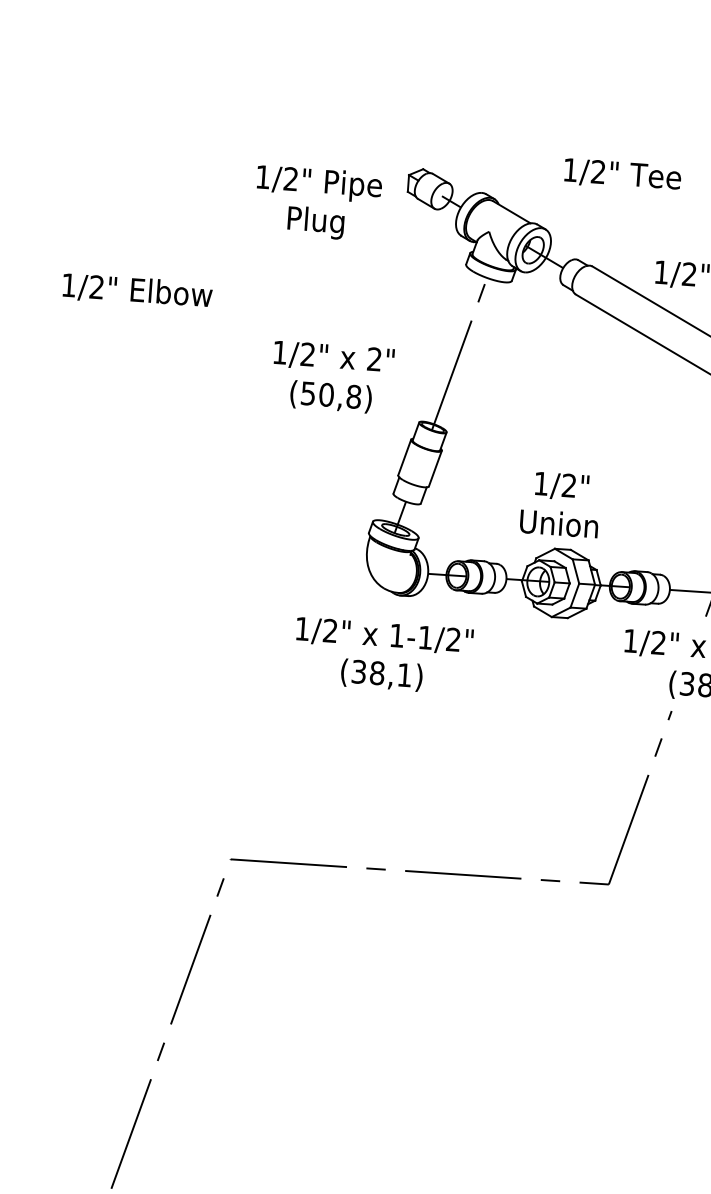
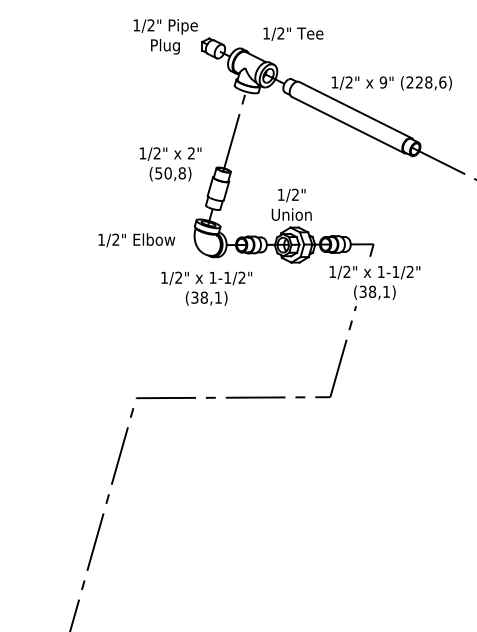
text: (622, 173) -> (293, 33), moved
text: (317, 202) -> (165, 36), moved
text: (136, 291) -> (136, 240), moved
text: (332, 377) -> (170, 164), moved

